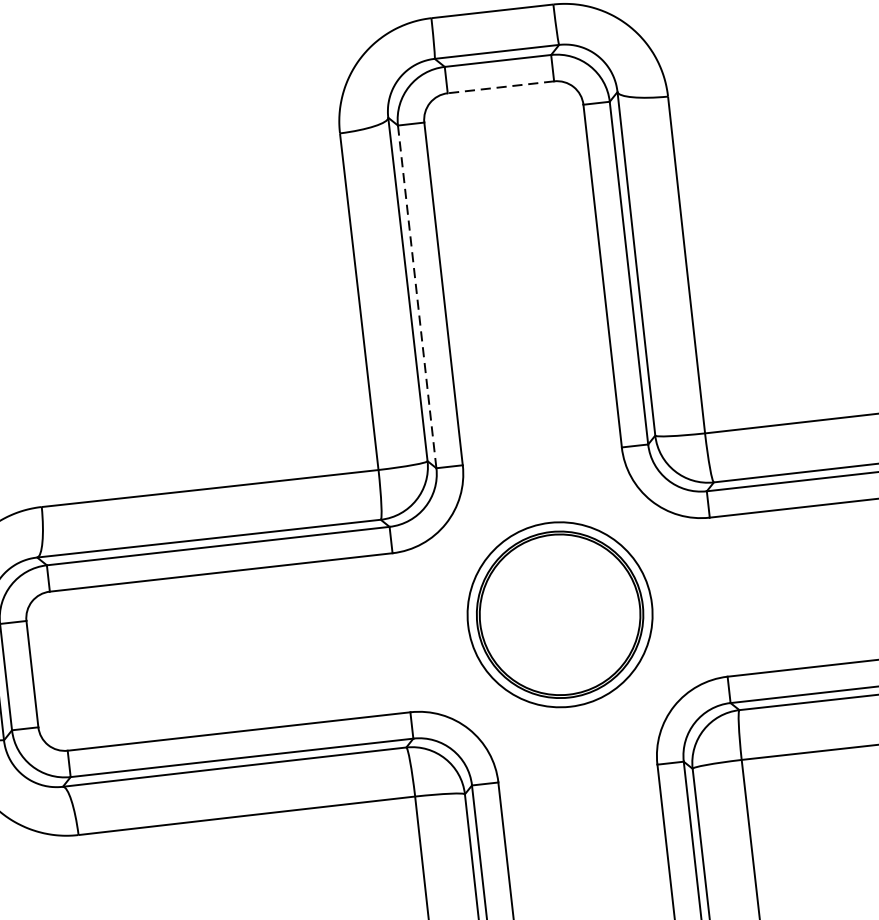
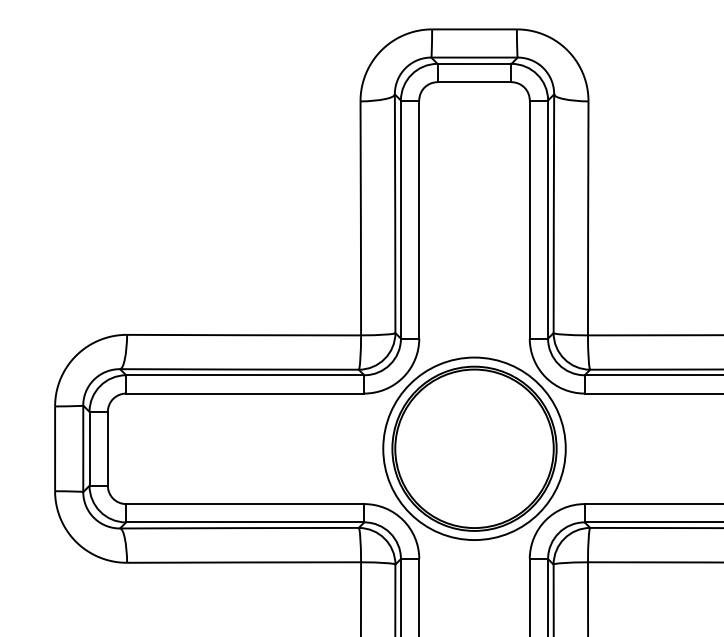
line: (500, 87) -> (474, 82), dashed -> solid
line: (416, 298) -> (400, 220), dashed -> solid
part: (560, 614) -> (474, 448), size x1.43

